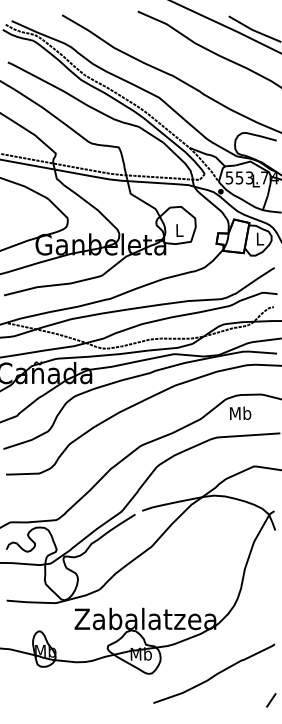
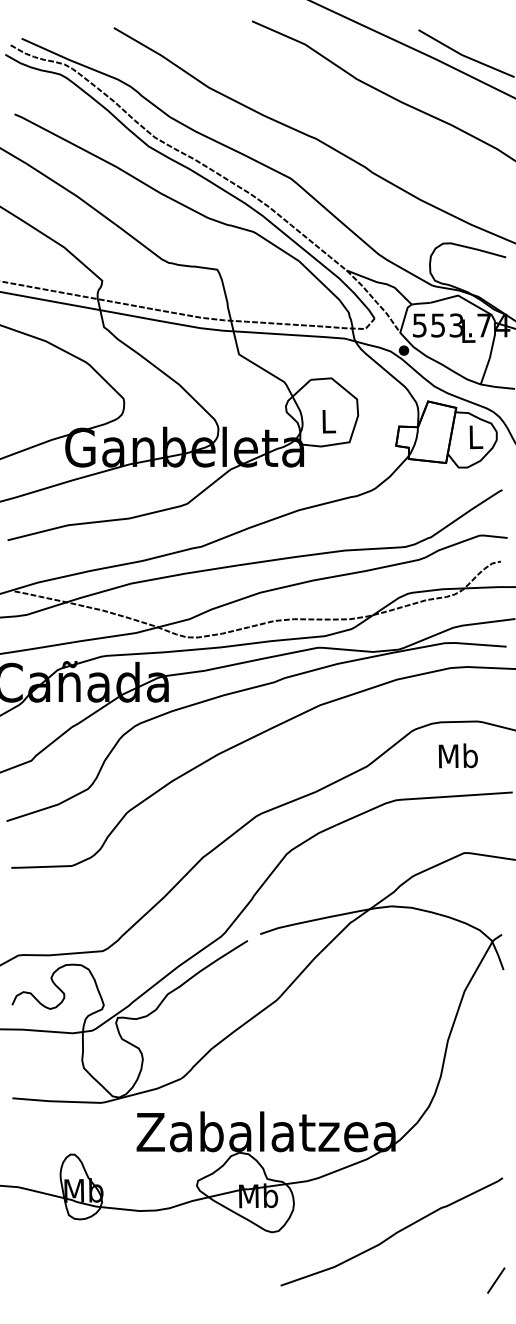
text: (240, 412) -> (458, 754), moved

